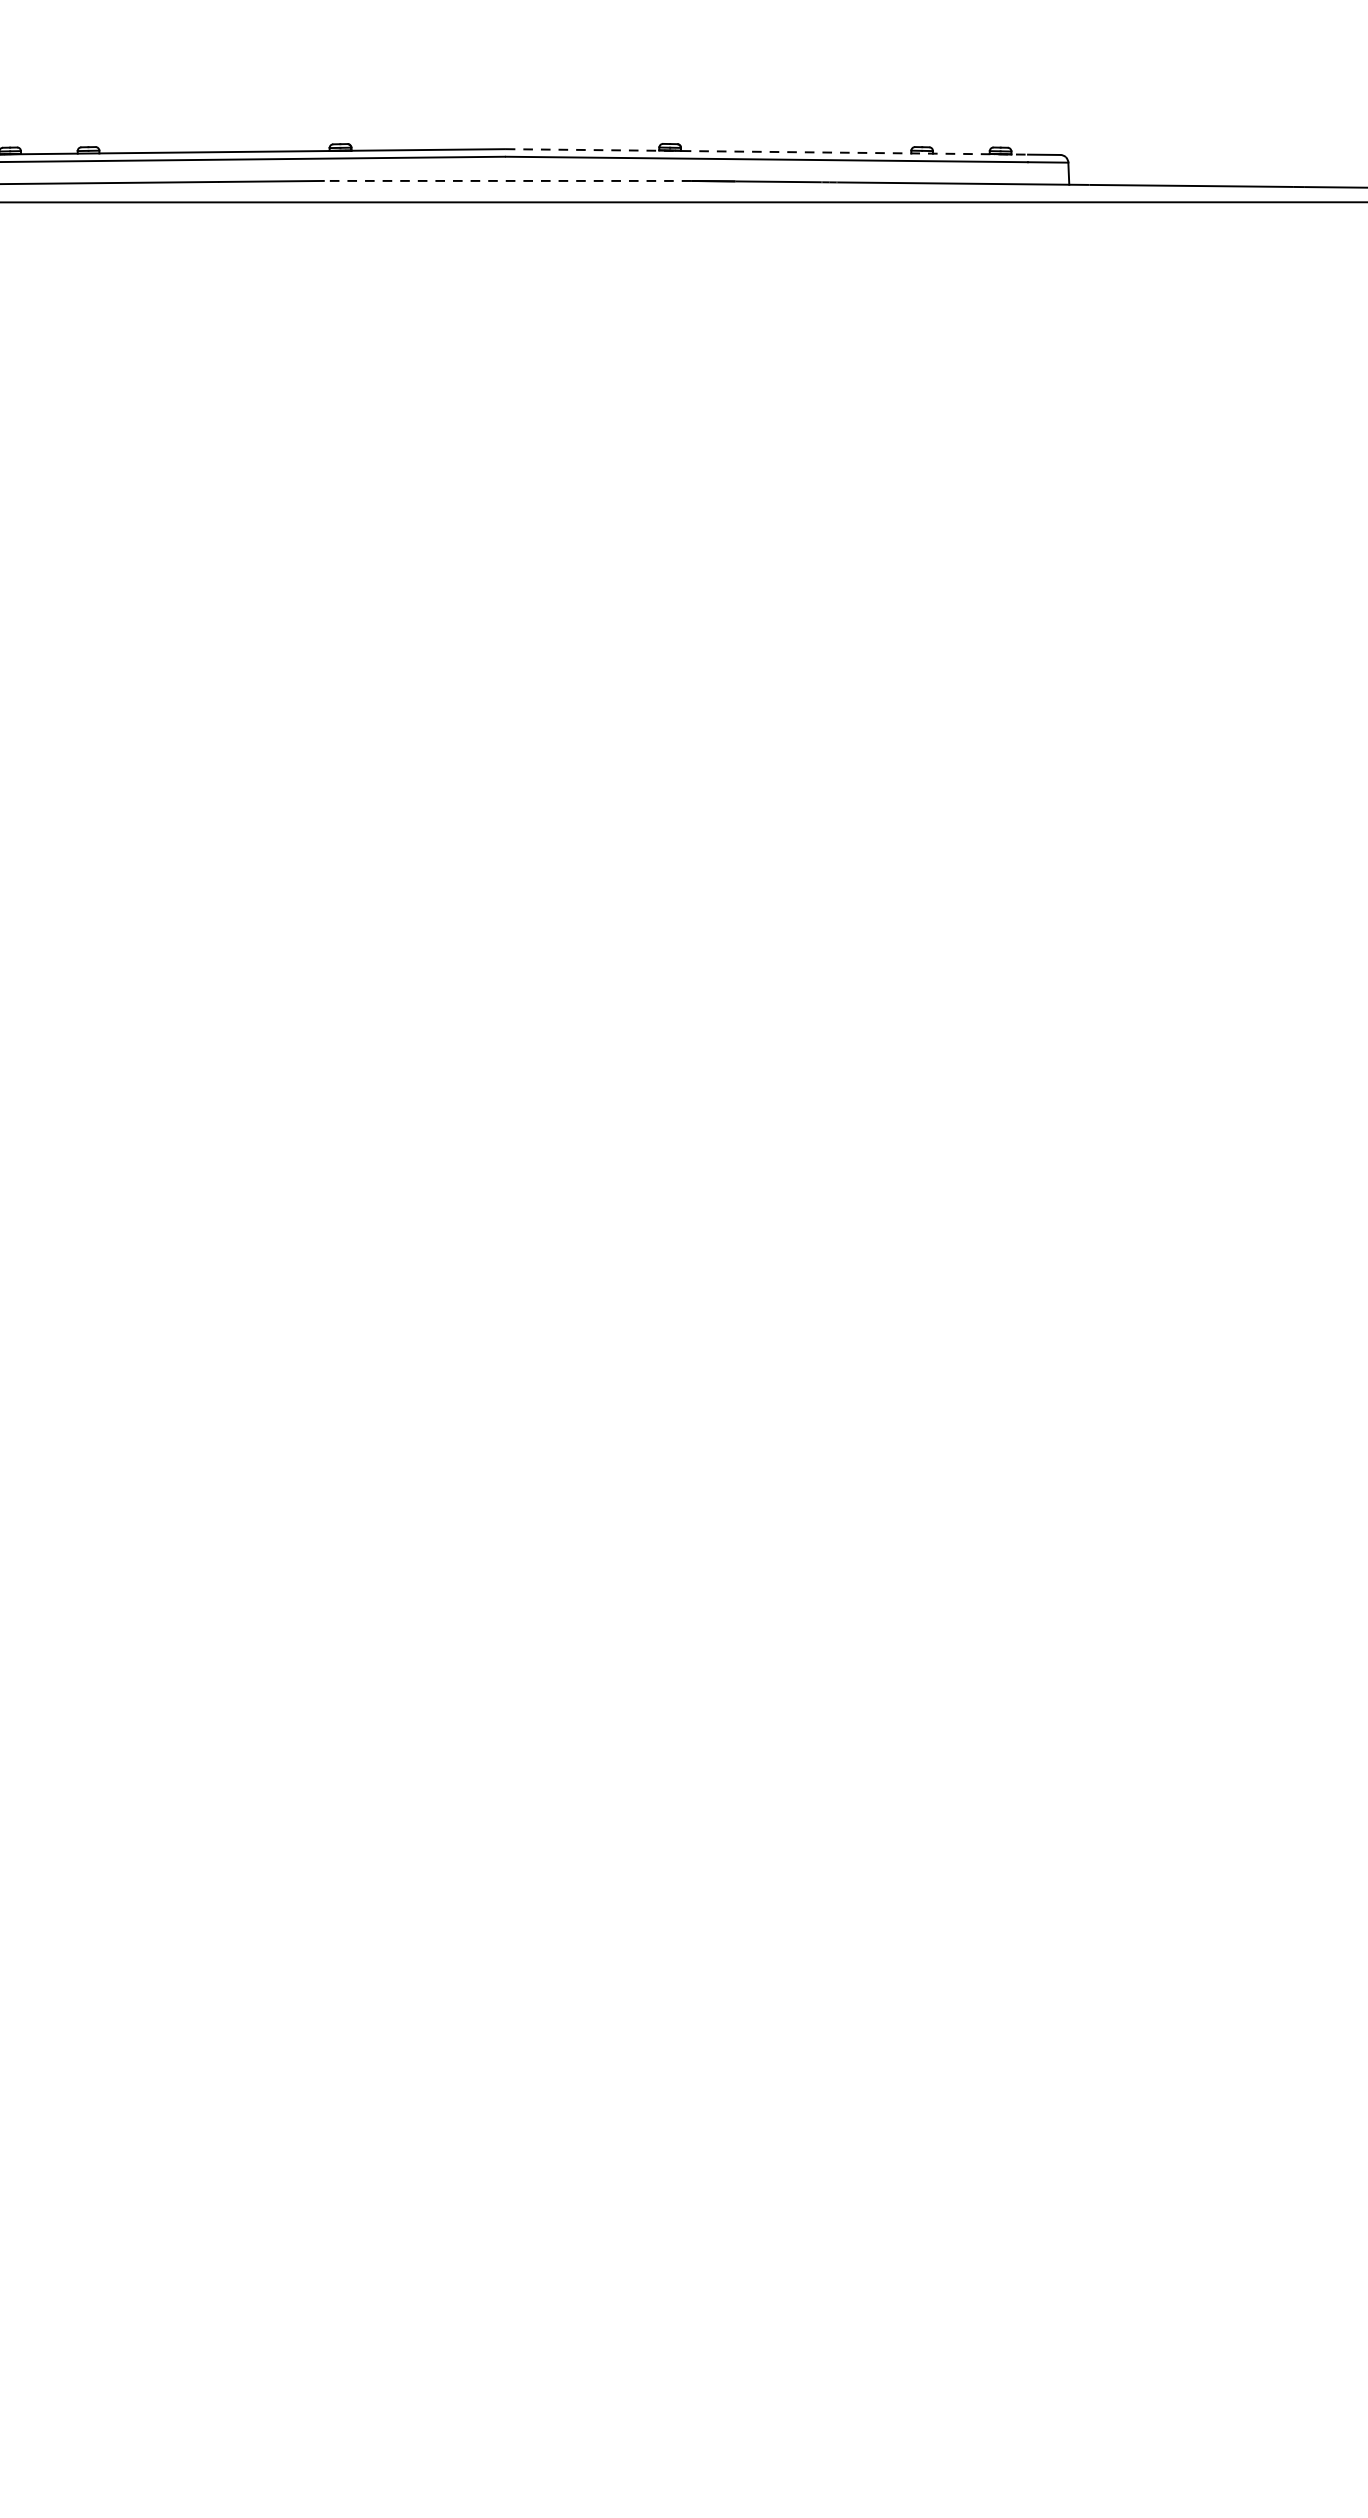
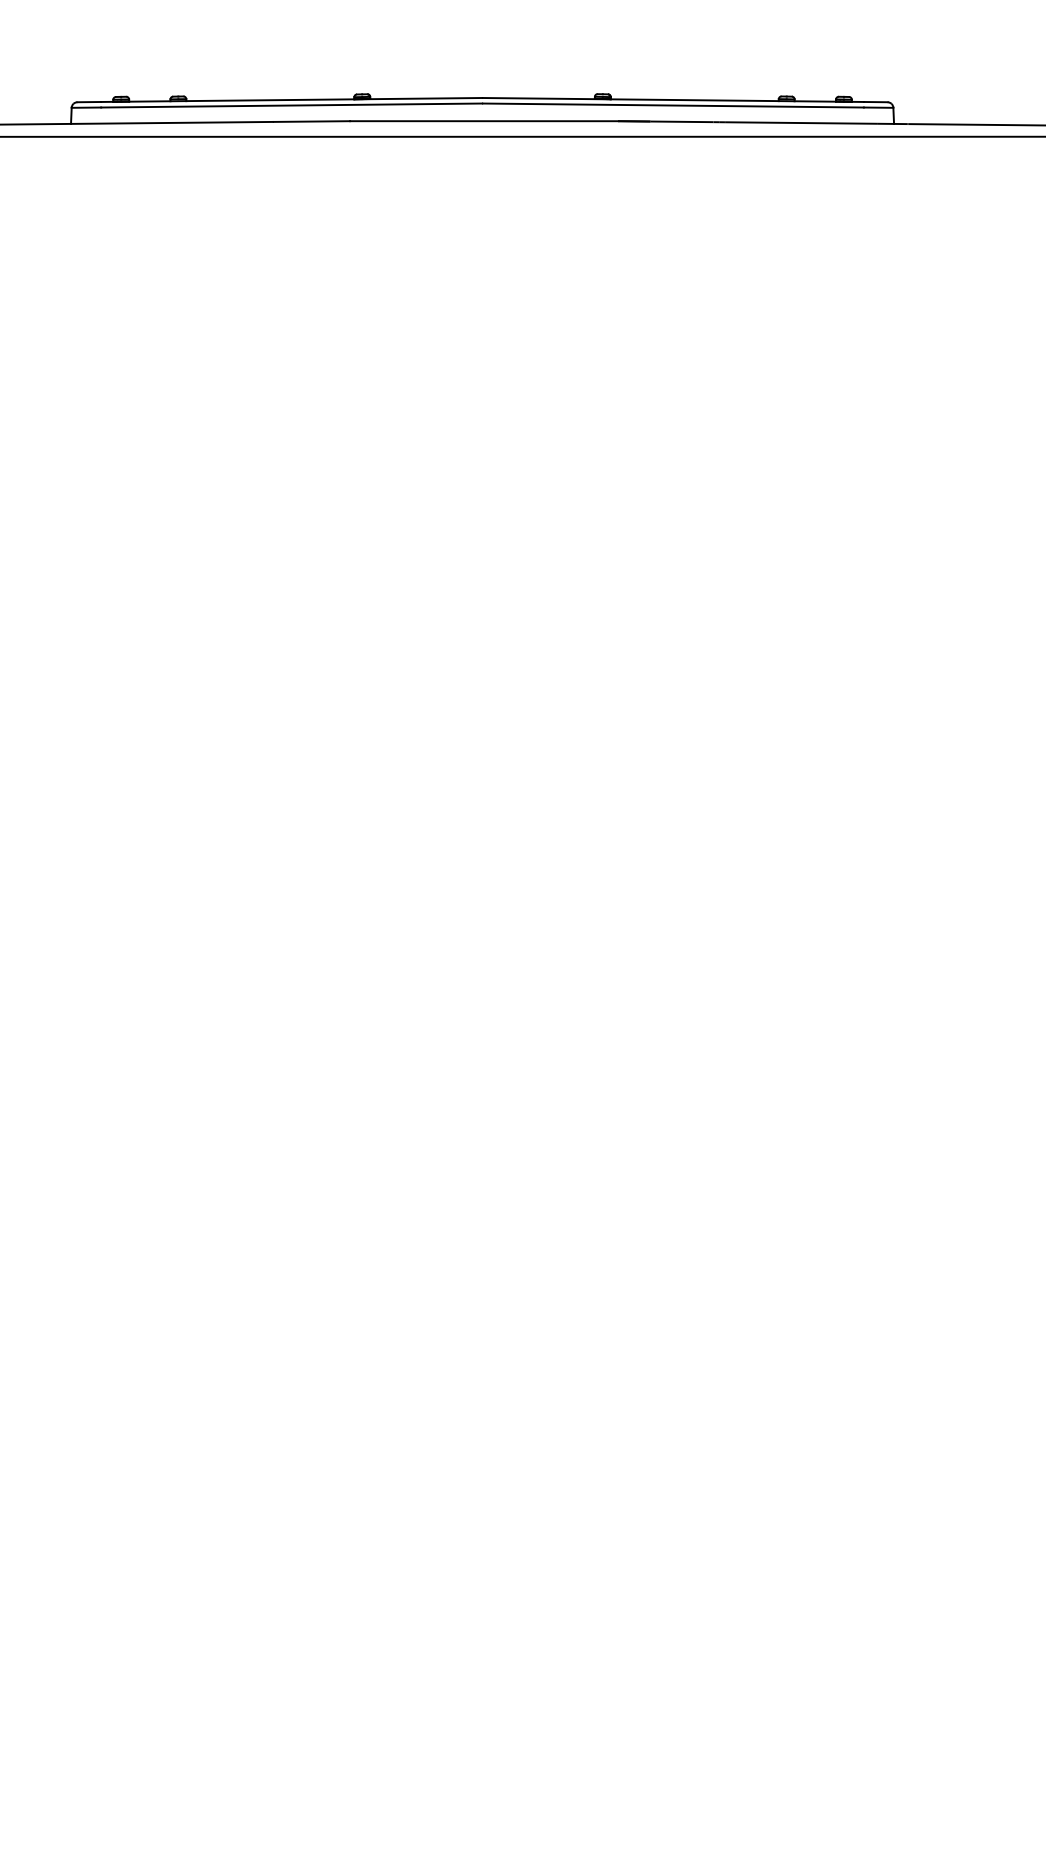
line: (767, 152) -> (673, 100), dashed -> solid
line: (506, 181) -> (483, 121), dashed -> solid

